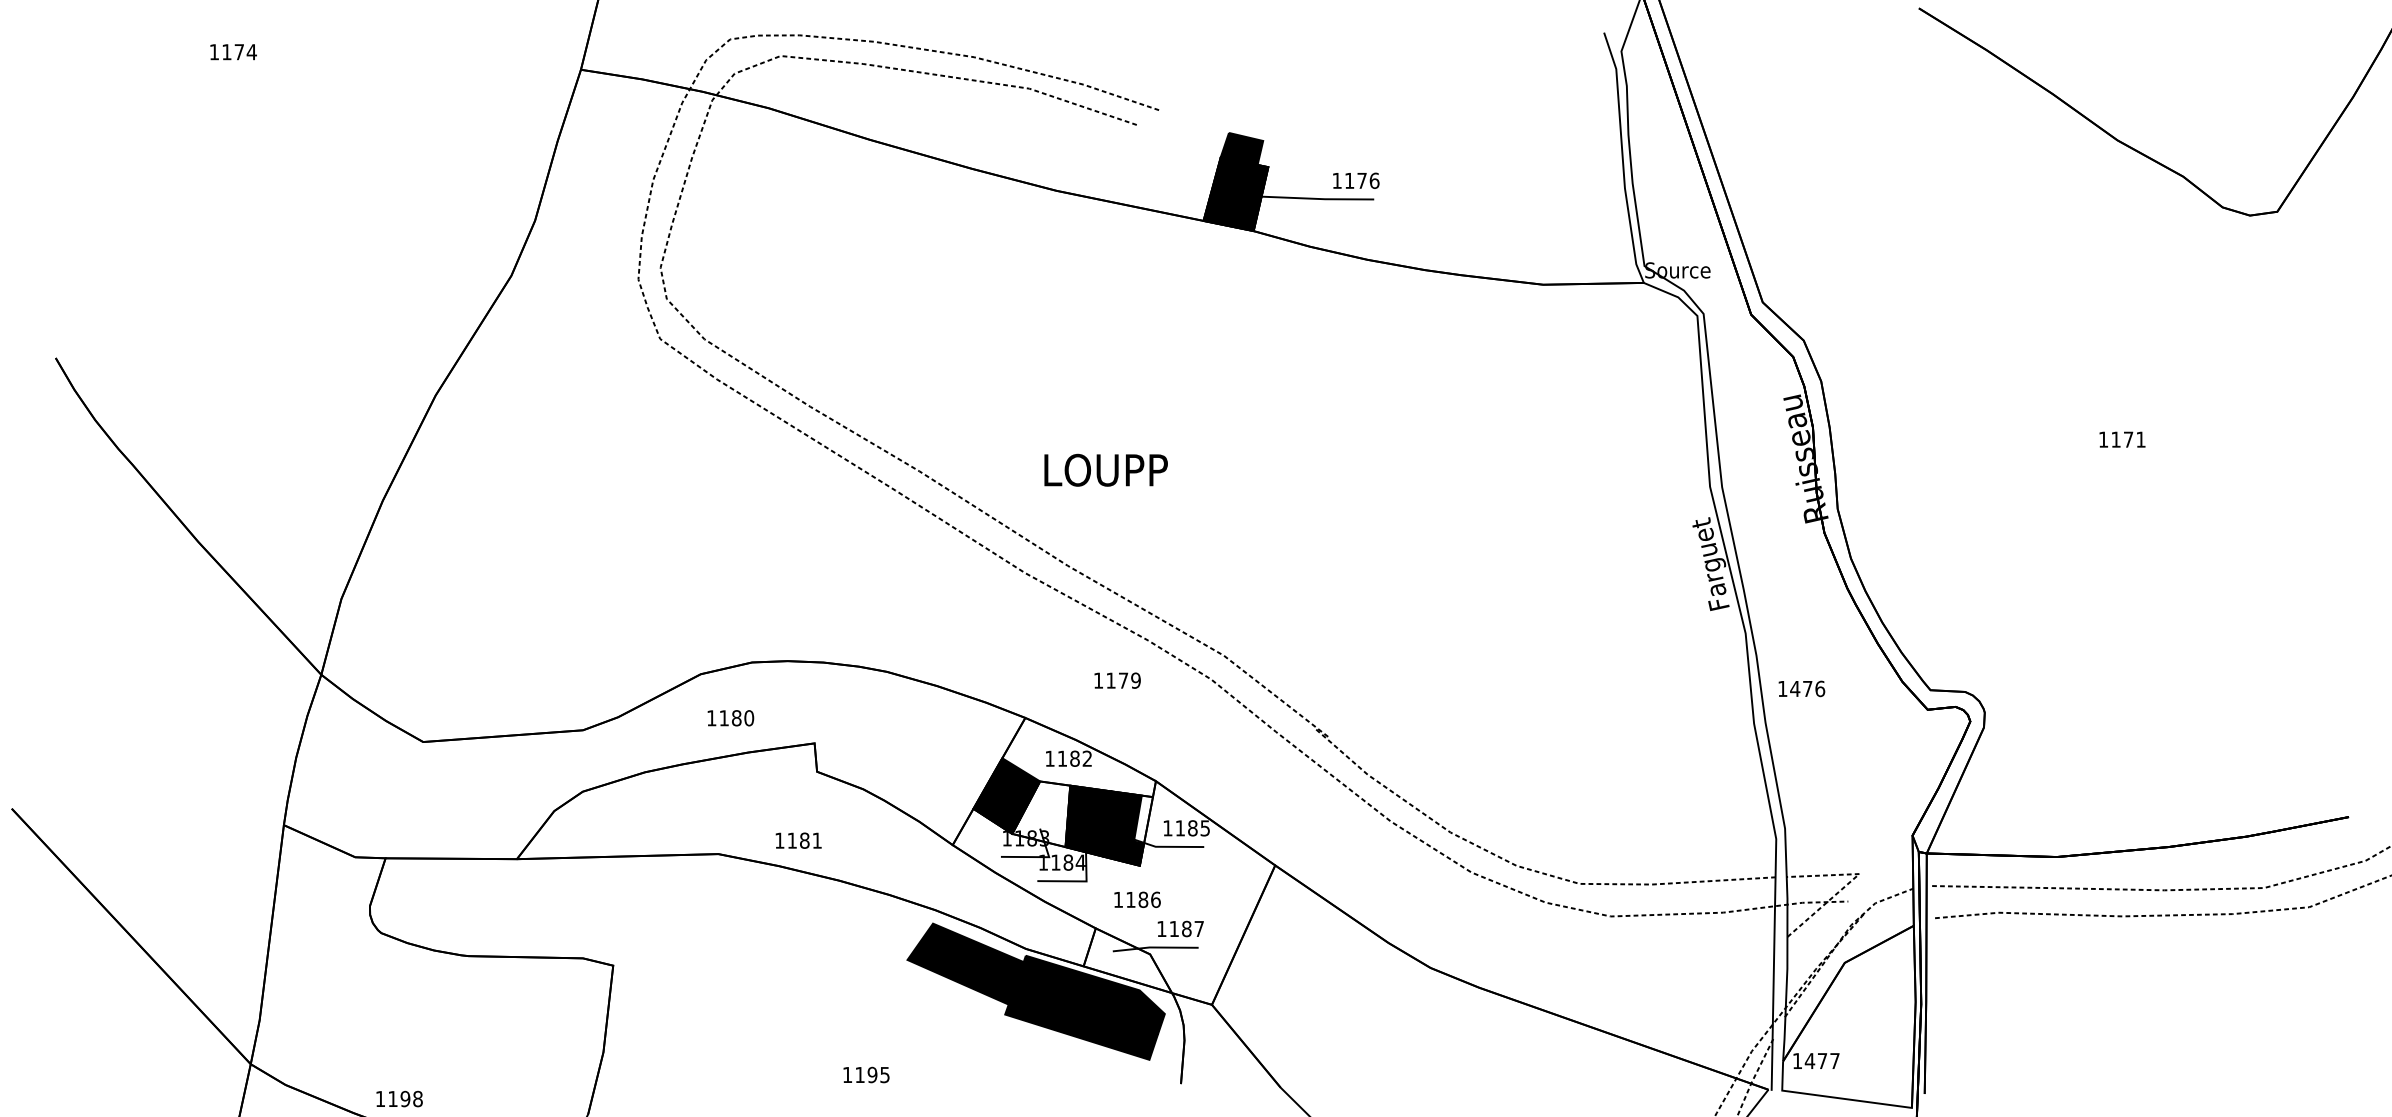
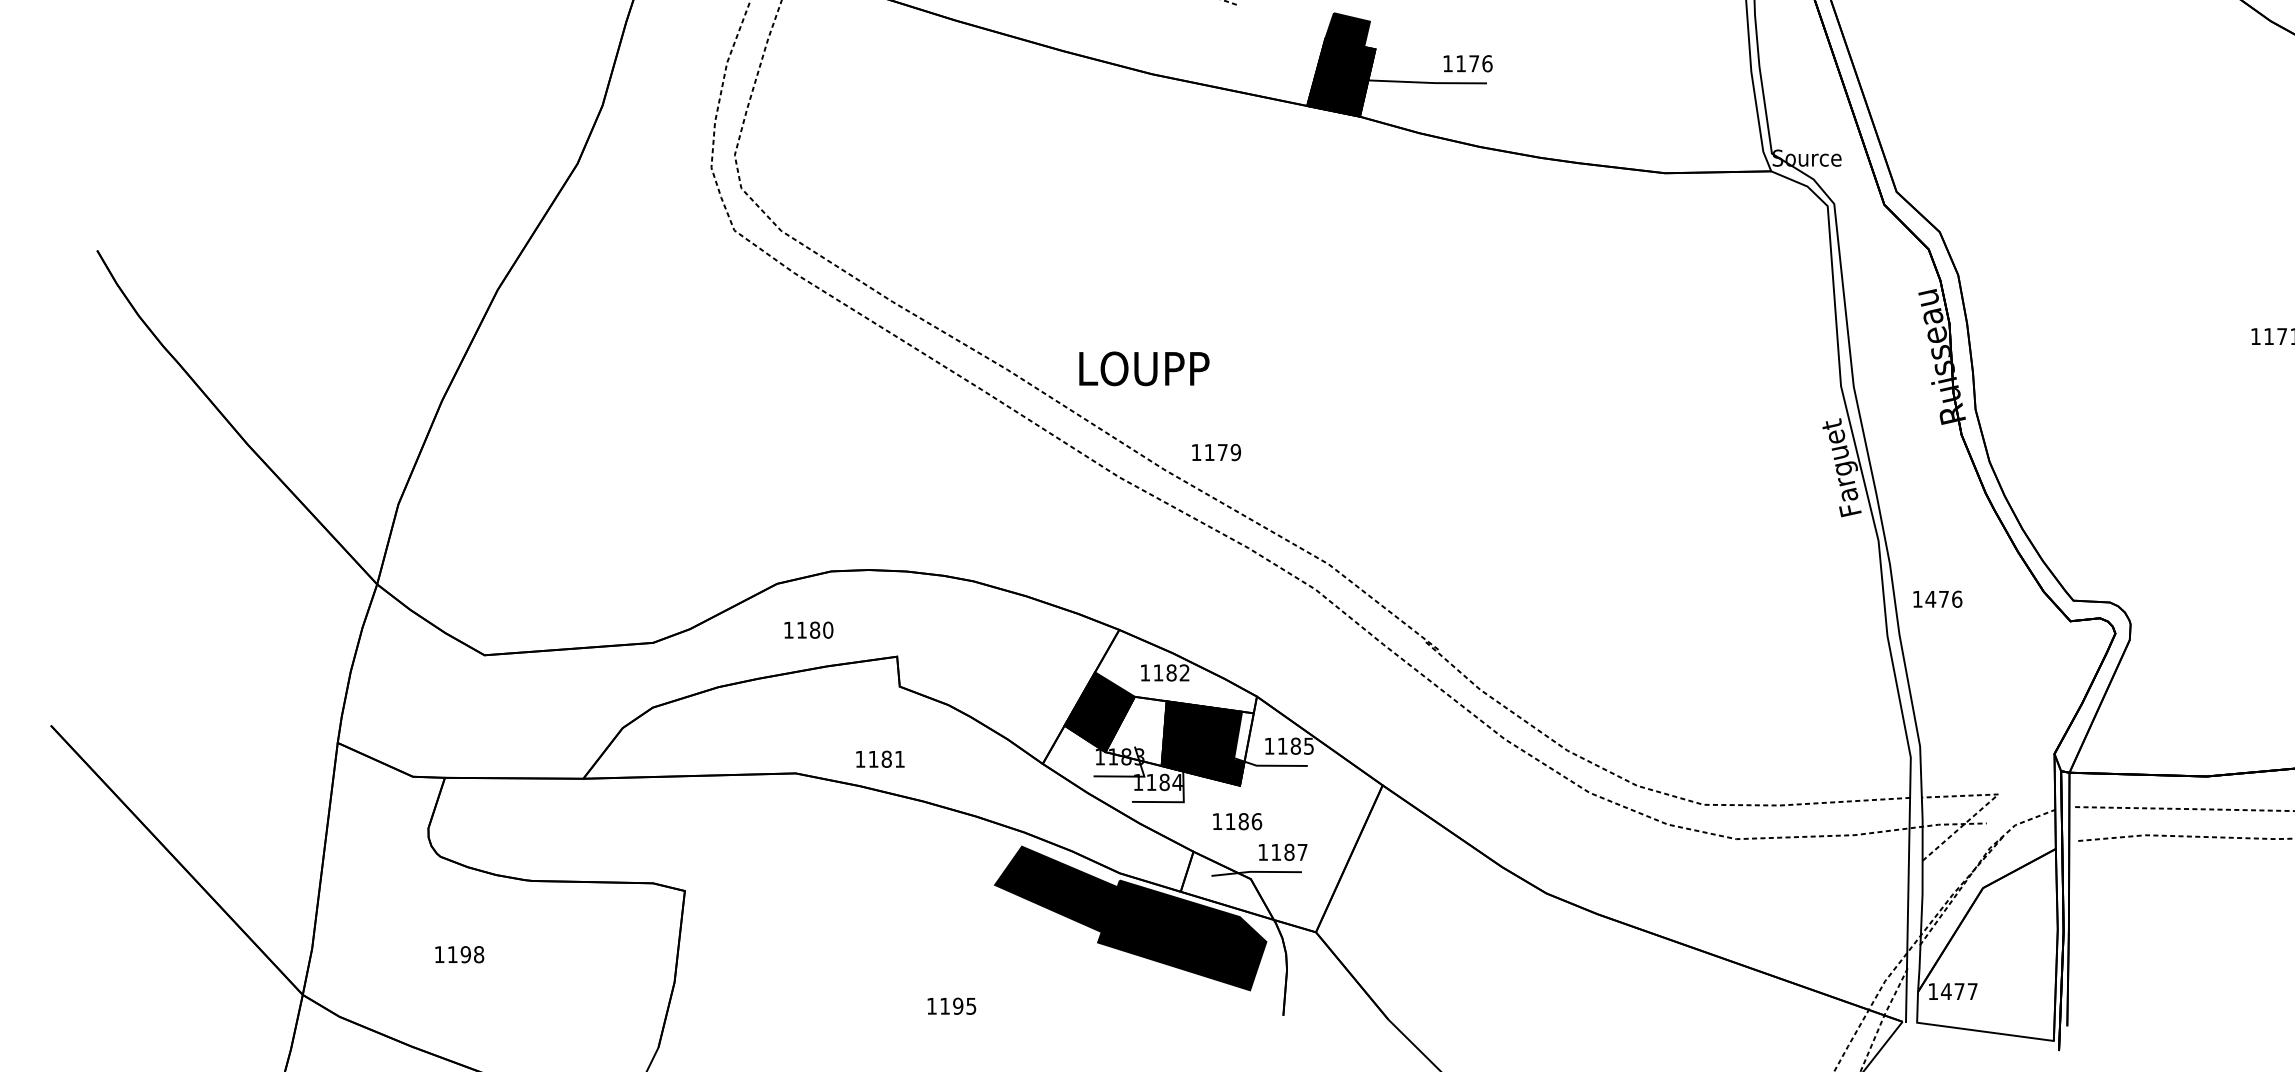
text: (1105, 469) -> (1143, 368), moved
text: (1117, 680) -> (1216, 452), moved
text: (399, 1098) -> (459, 954), moved

